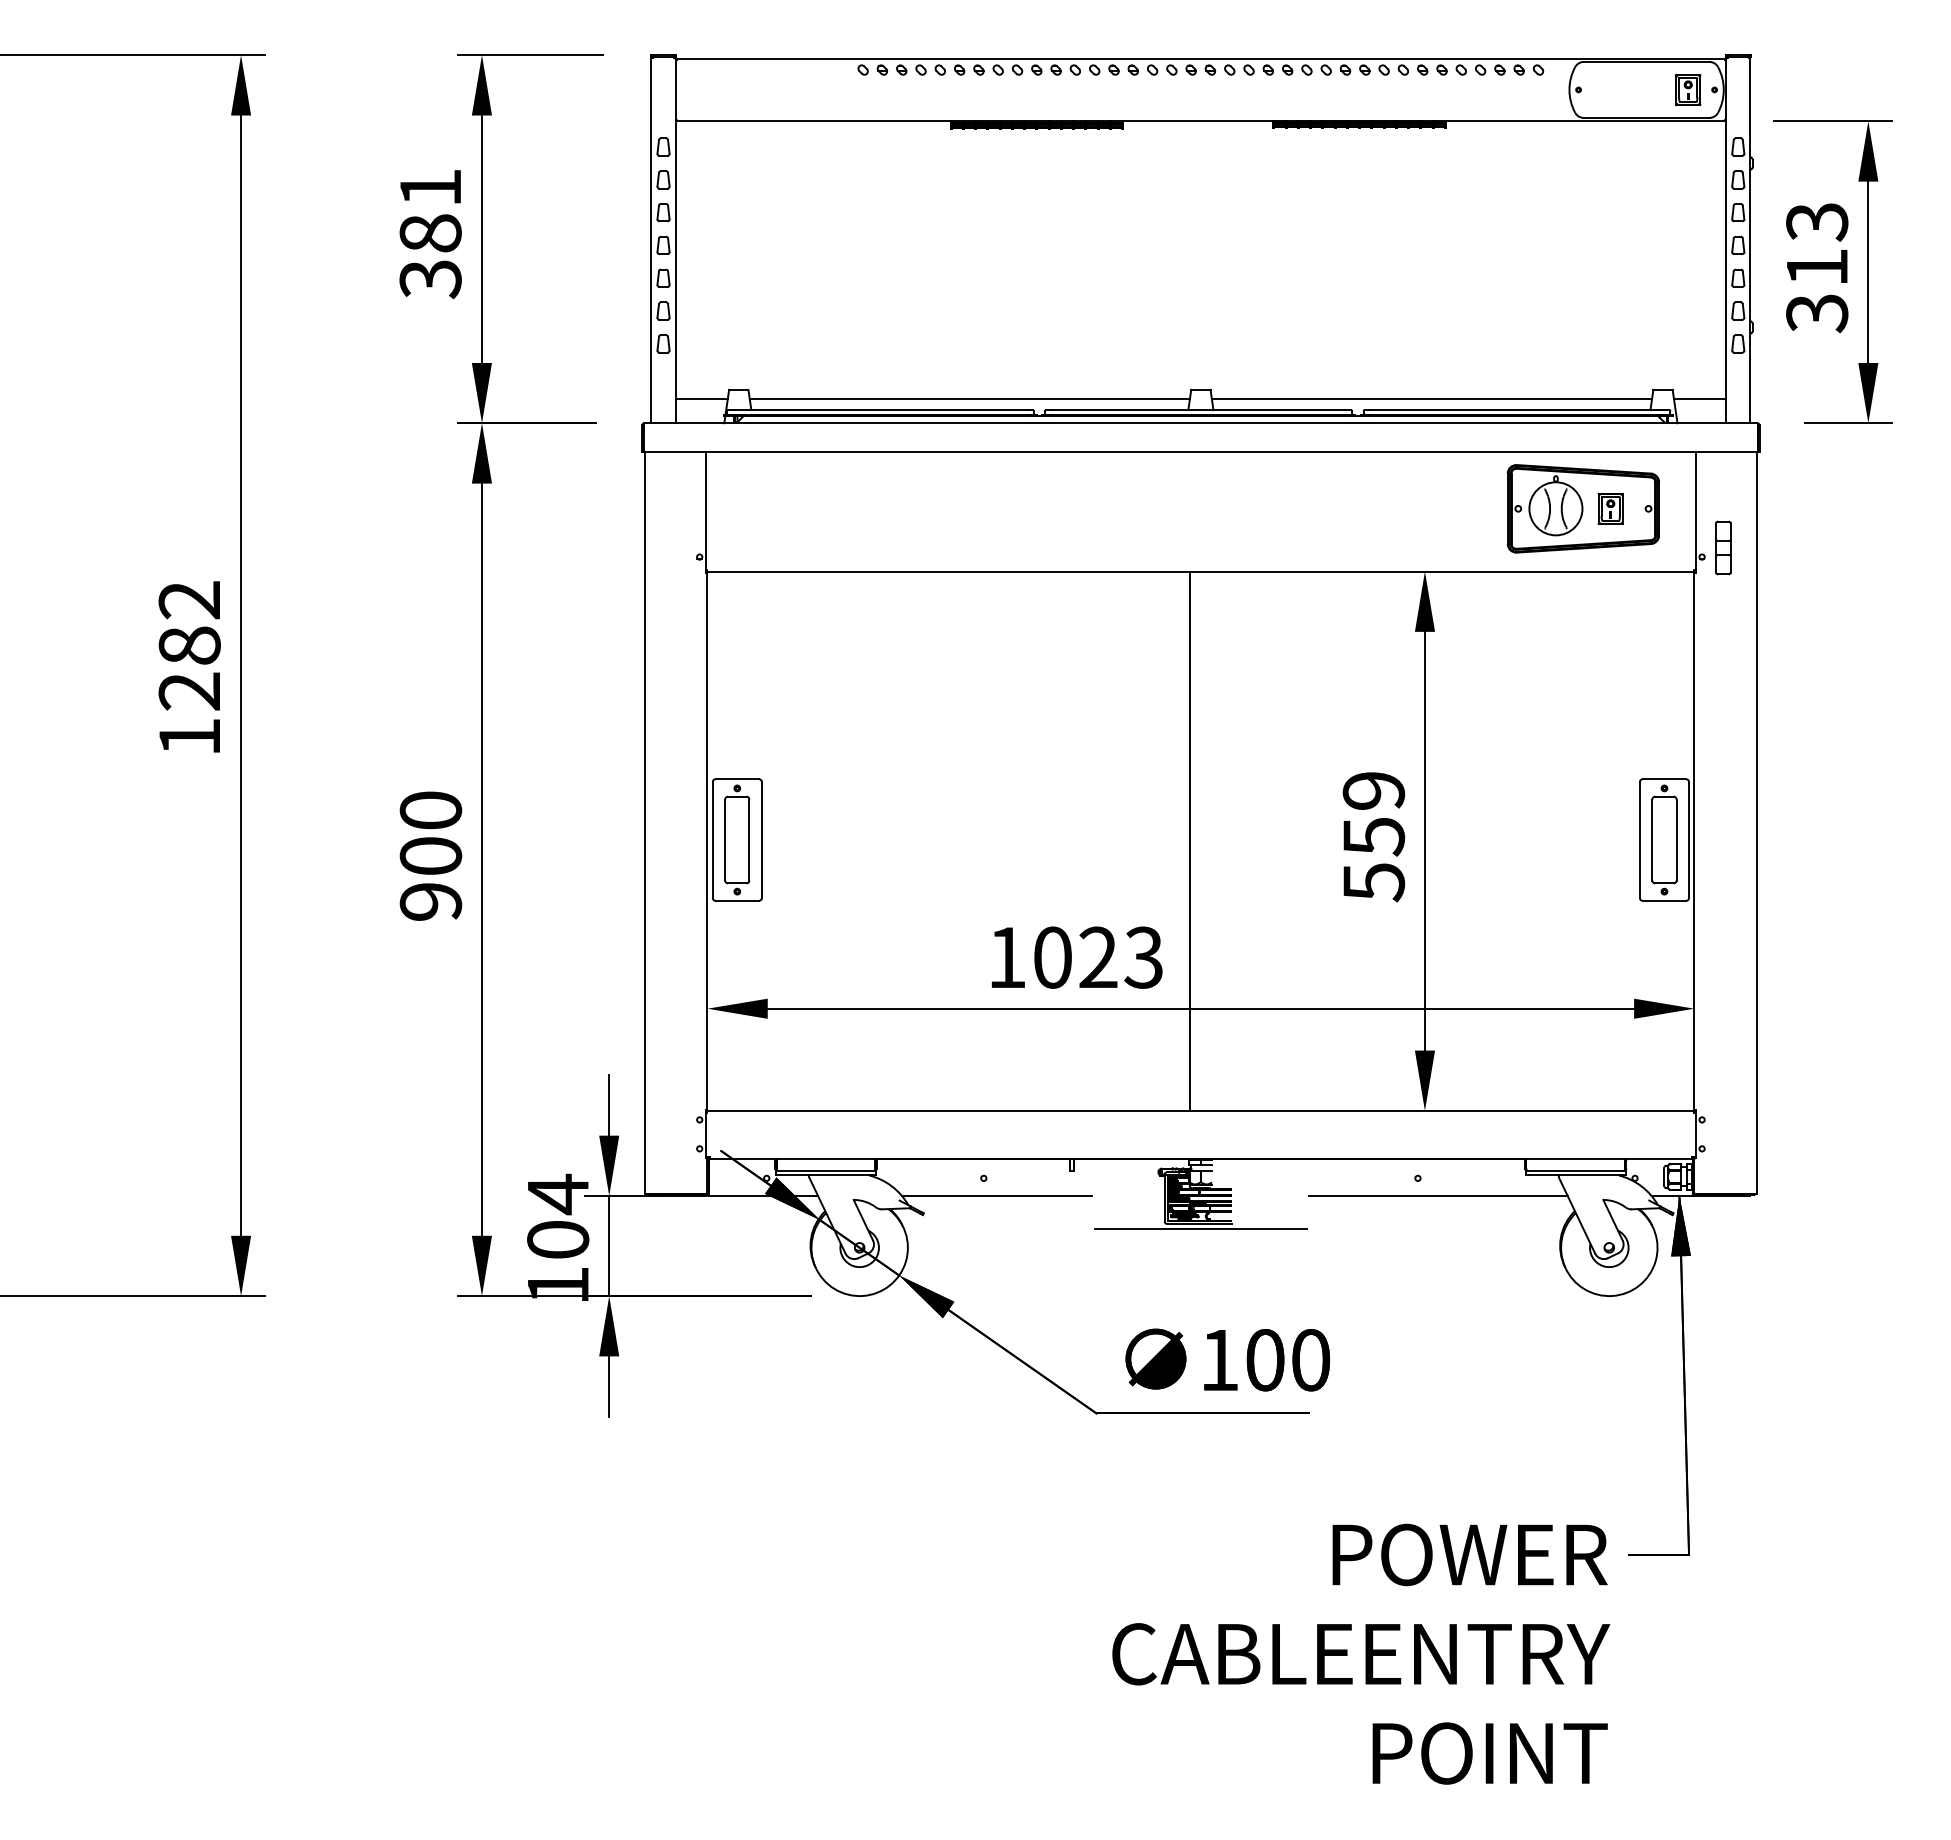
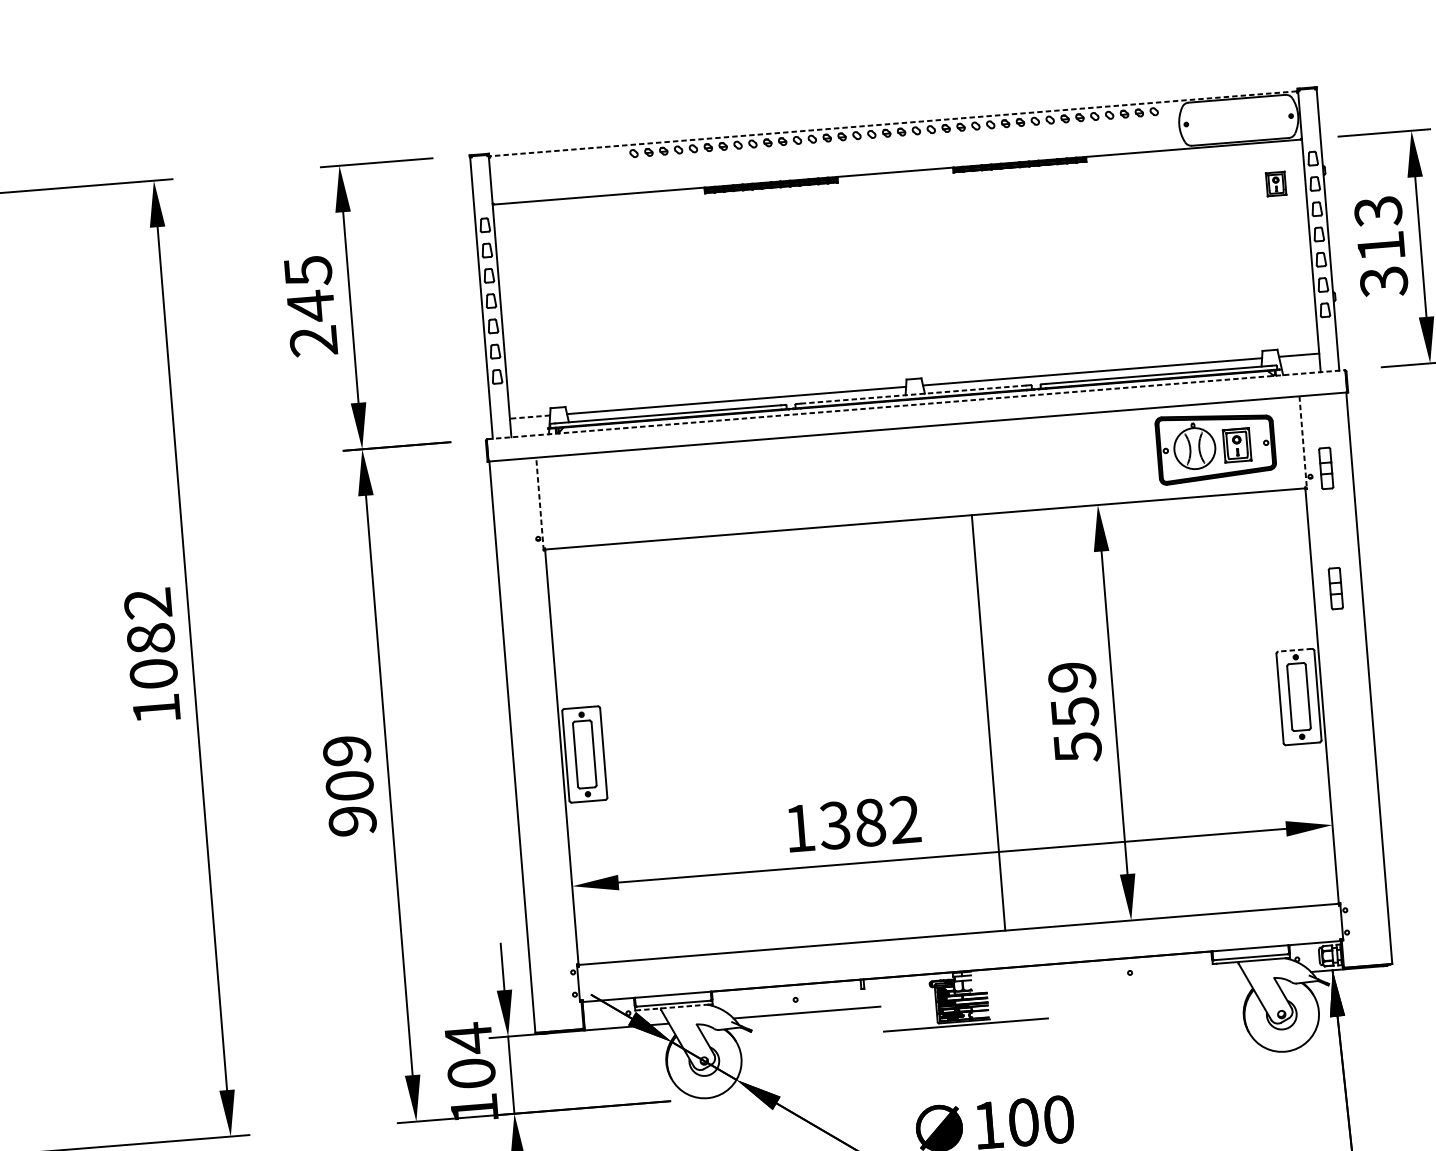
line: (1200, 58) -> (893, 123), solid -> dashed
part: (1688, 89) -> (1276, 183), moved
text: (430, 234) -> (310, 307), 381 -> 245
line: (701, 399) -> (529, 417), solid -> dashed
line: (1198, 409) -> (913, 394), solid -> dashed
line: (1201, 423) -> (916, 404), solid -> dashed
part: (1610, 508) -> (1236, 444), size x1.4
line: (705, 511) -> (539, 503), solid -> dashed
line: (1696, 512) -> (1303, 442), solid -> dashed
text: (189, 691) -> (153, 674), 1282 -> 1082
part: (1723, 703) -> (1336, 588), added
line: (1664, 779) -> (1295, 650), solid -> dashed
text: (430, 810) -> (346, 750), 900 -> 909
line: (1190, 840) -> (988, 722), moved
text: (1097, 957) -> (869, 822), 1023 -> 1382
line: (825, 1175) -> (673, 1007), solid -> dashed
line: (1438, 1195) -> (1146, 984), removed

